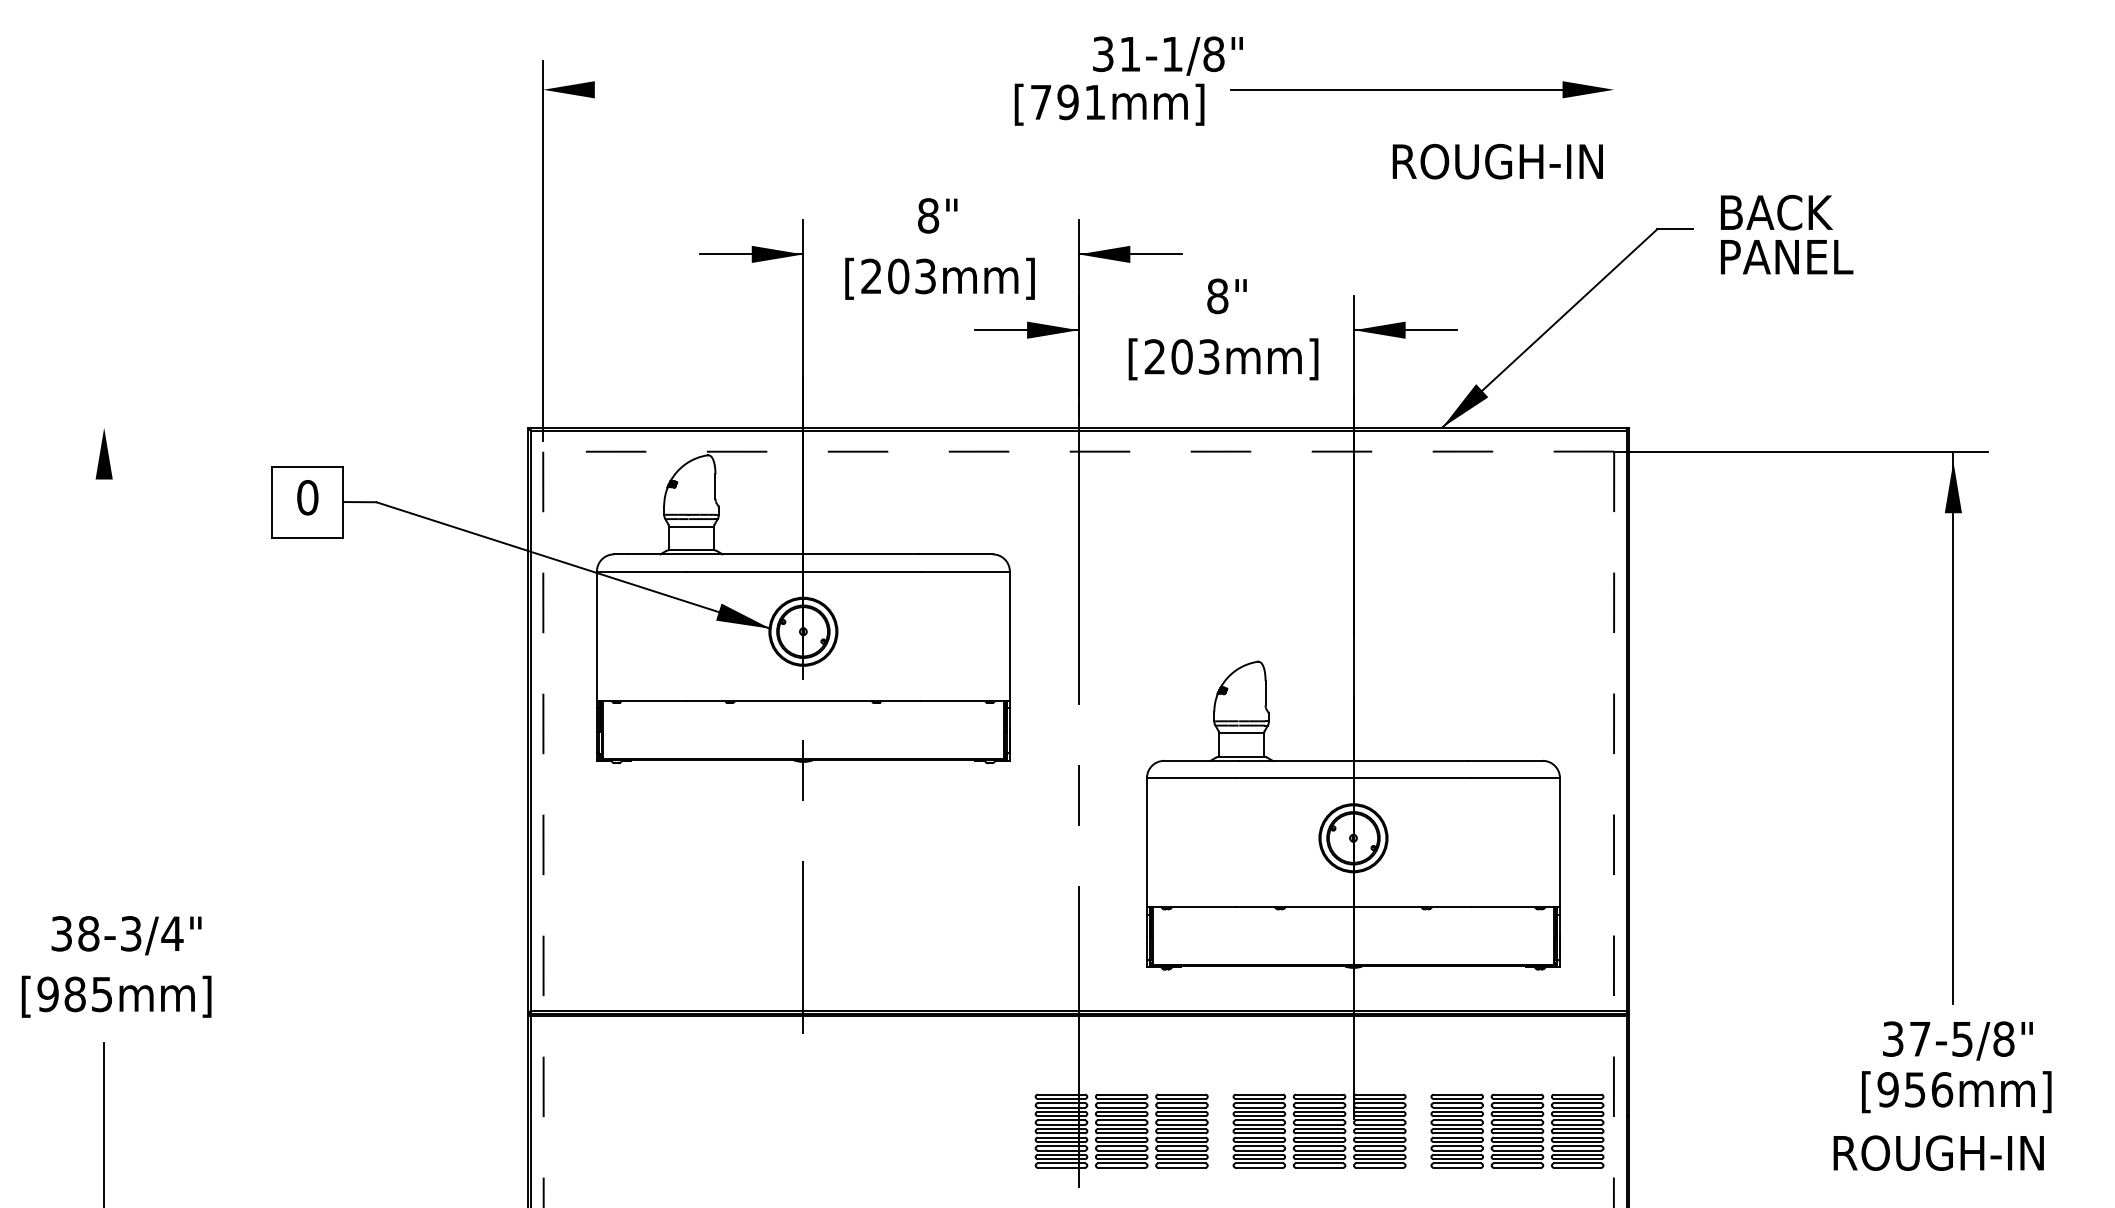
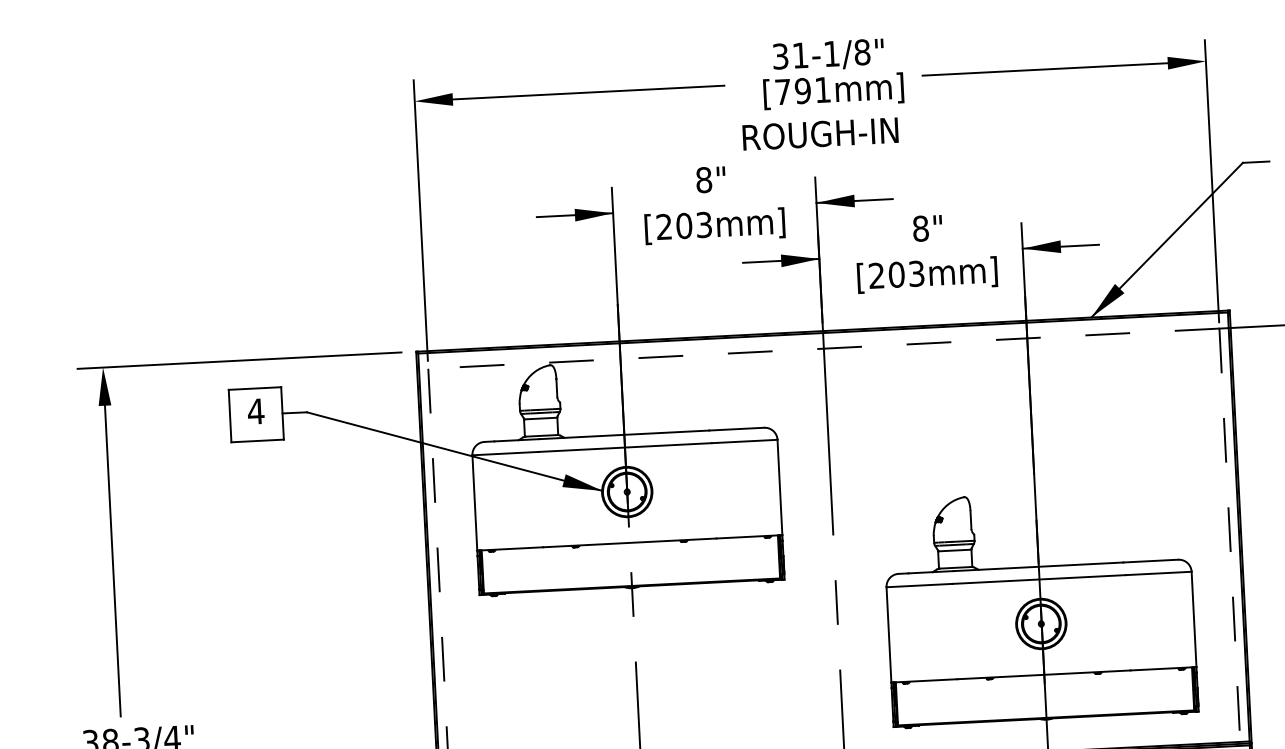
text: (1167, 55) -> (828, 55), moved
line: (778, 89) -> (588, 92), added
text: (1497, 161) -> (820, 133), moved
line: (1614, 251) -> (1212, 180), added
line: (288, 427) -> (239, 360), added
text: (307, 497) -> (255, 411), 0 -> 4
line: (104, 689) -> (113, 560), added

